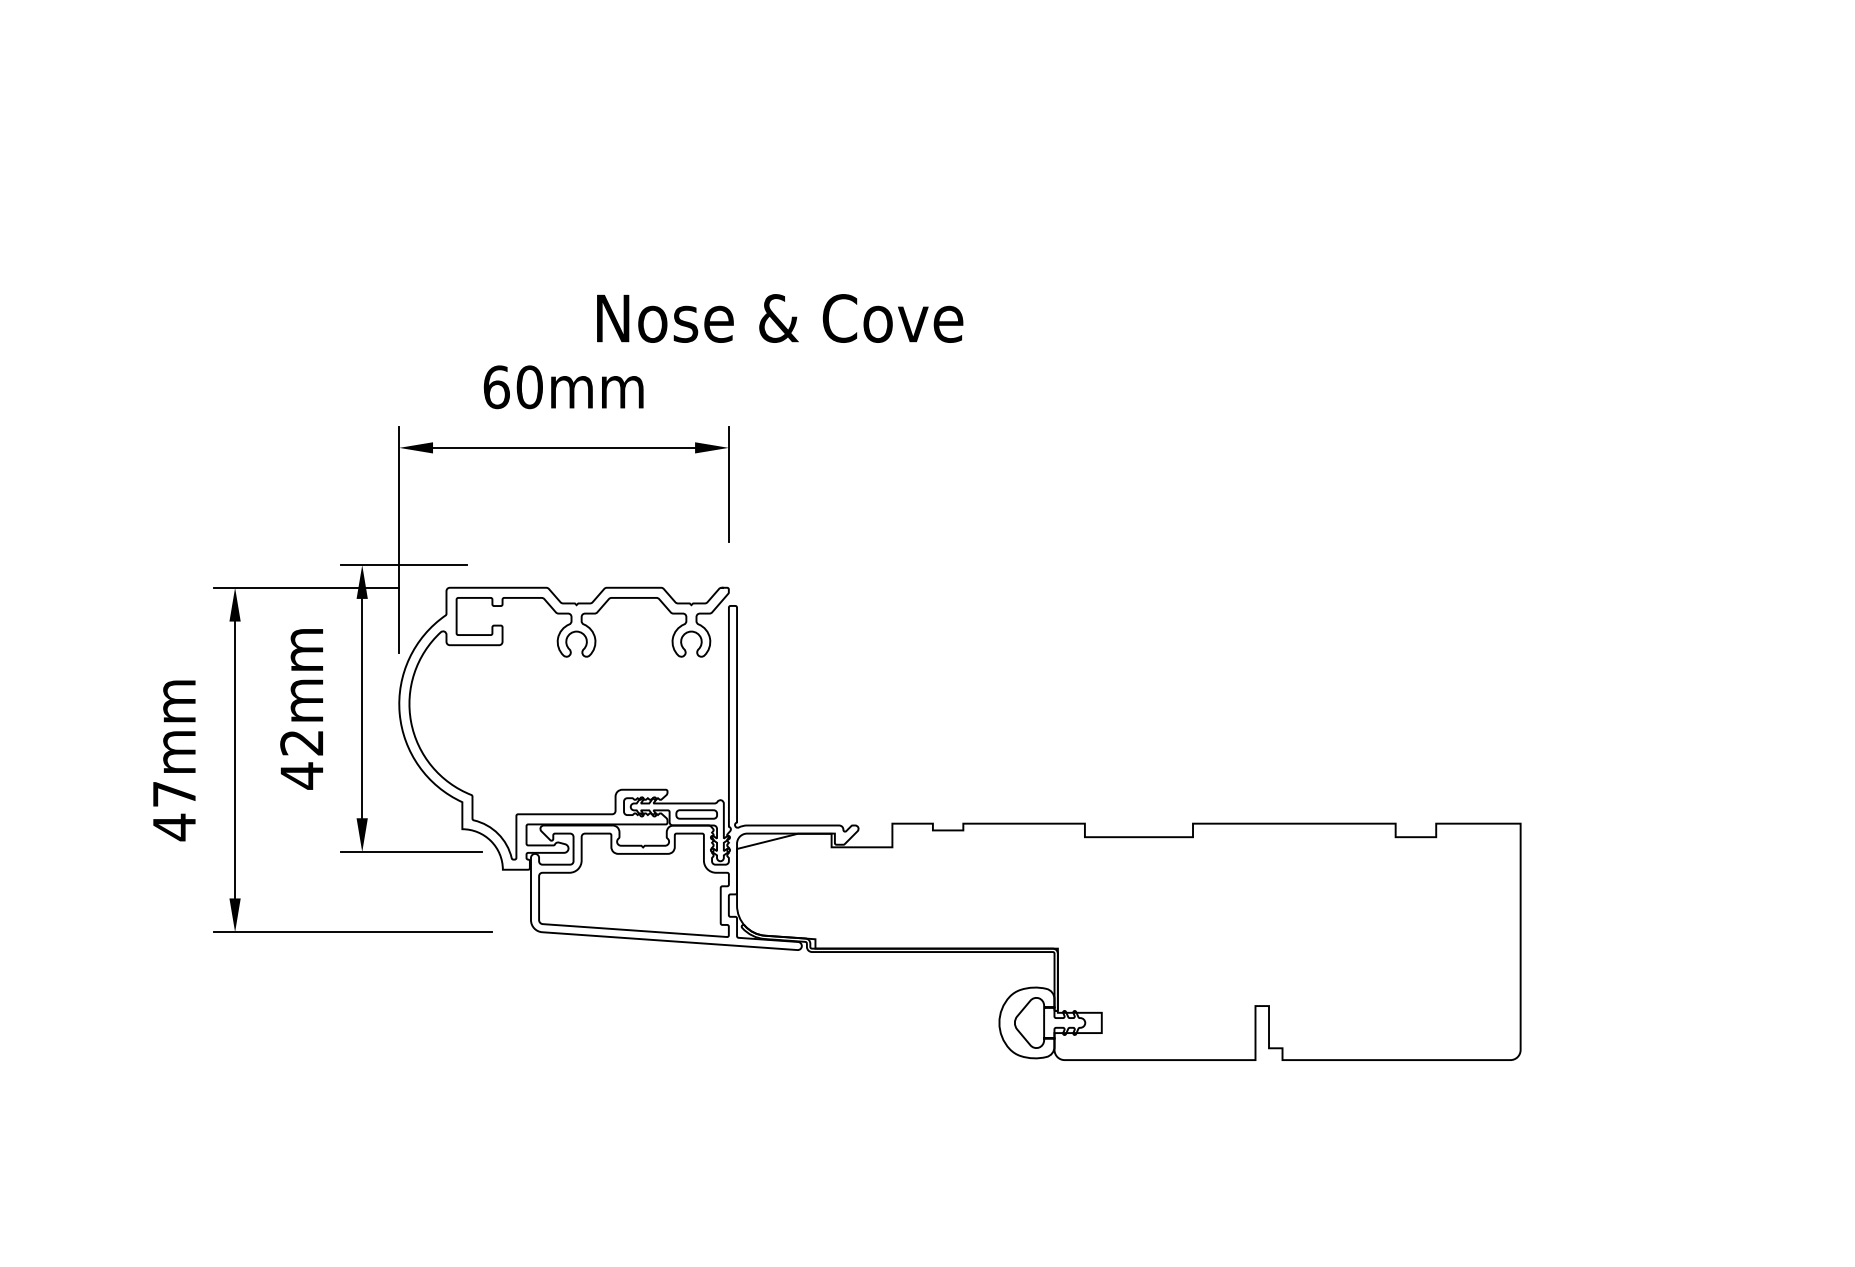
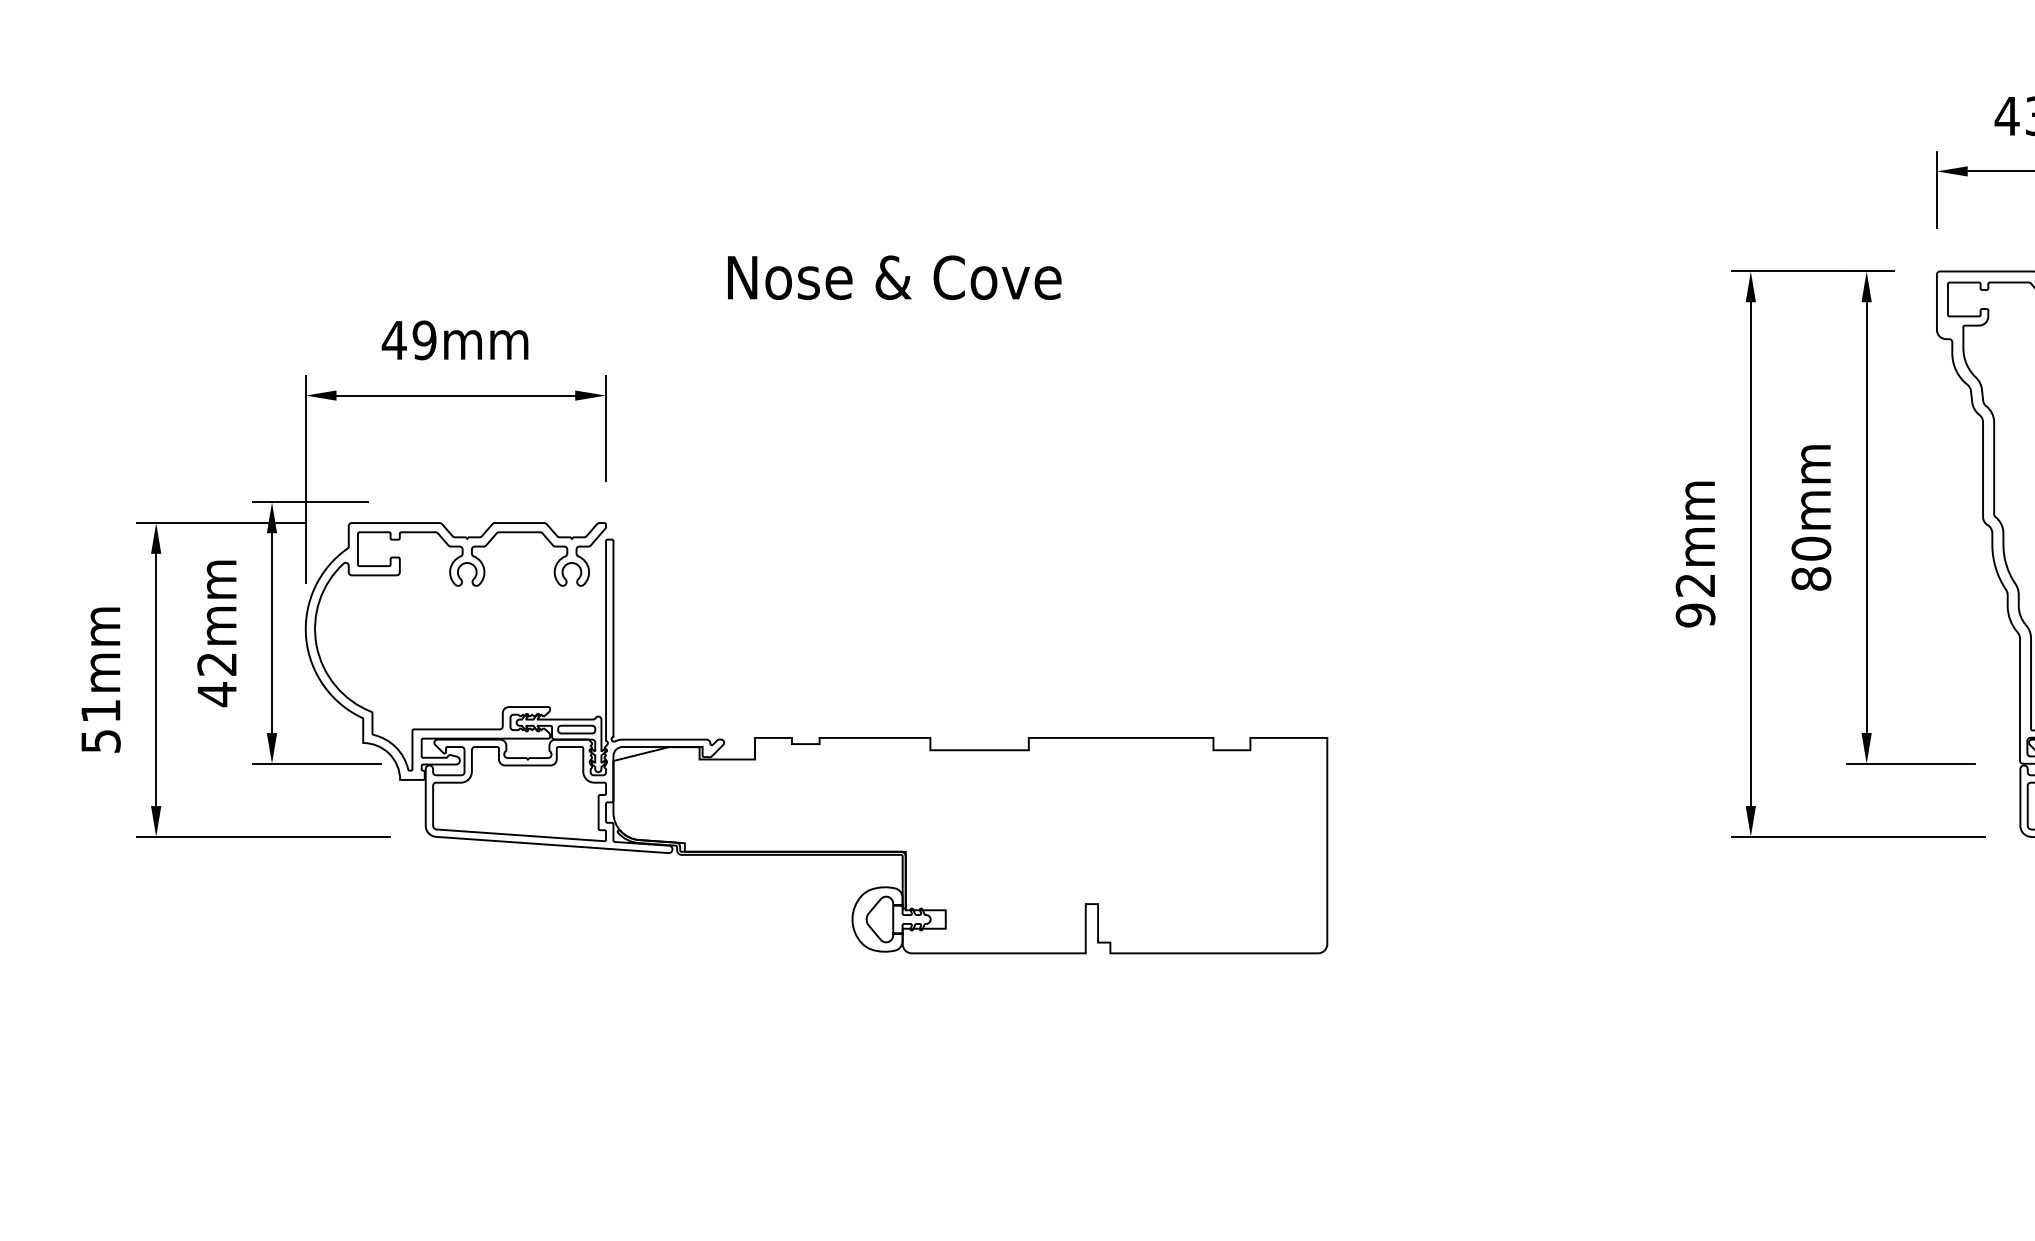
text: (779, 318) -> (894, 277), moved
text: (512, 387) -> (408, 340), 60mm -> 49mm
text: (173, 812) -> (100, 727), 47mm -> 51mm

